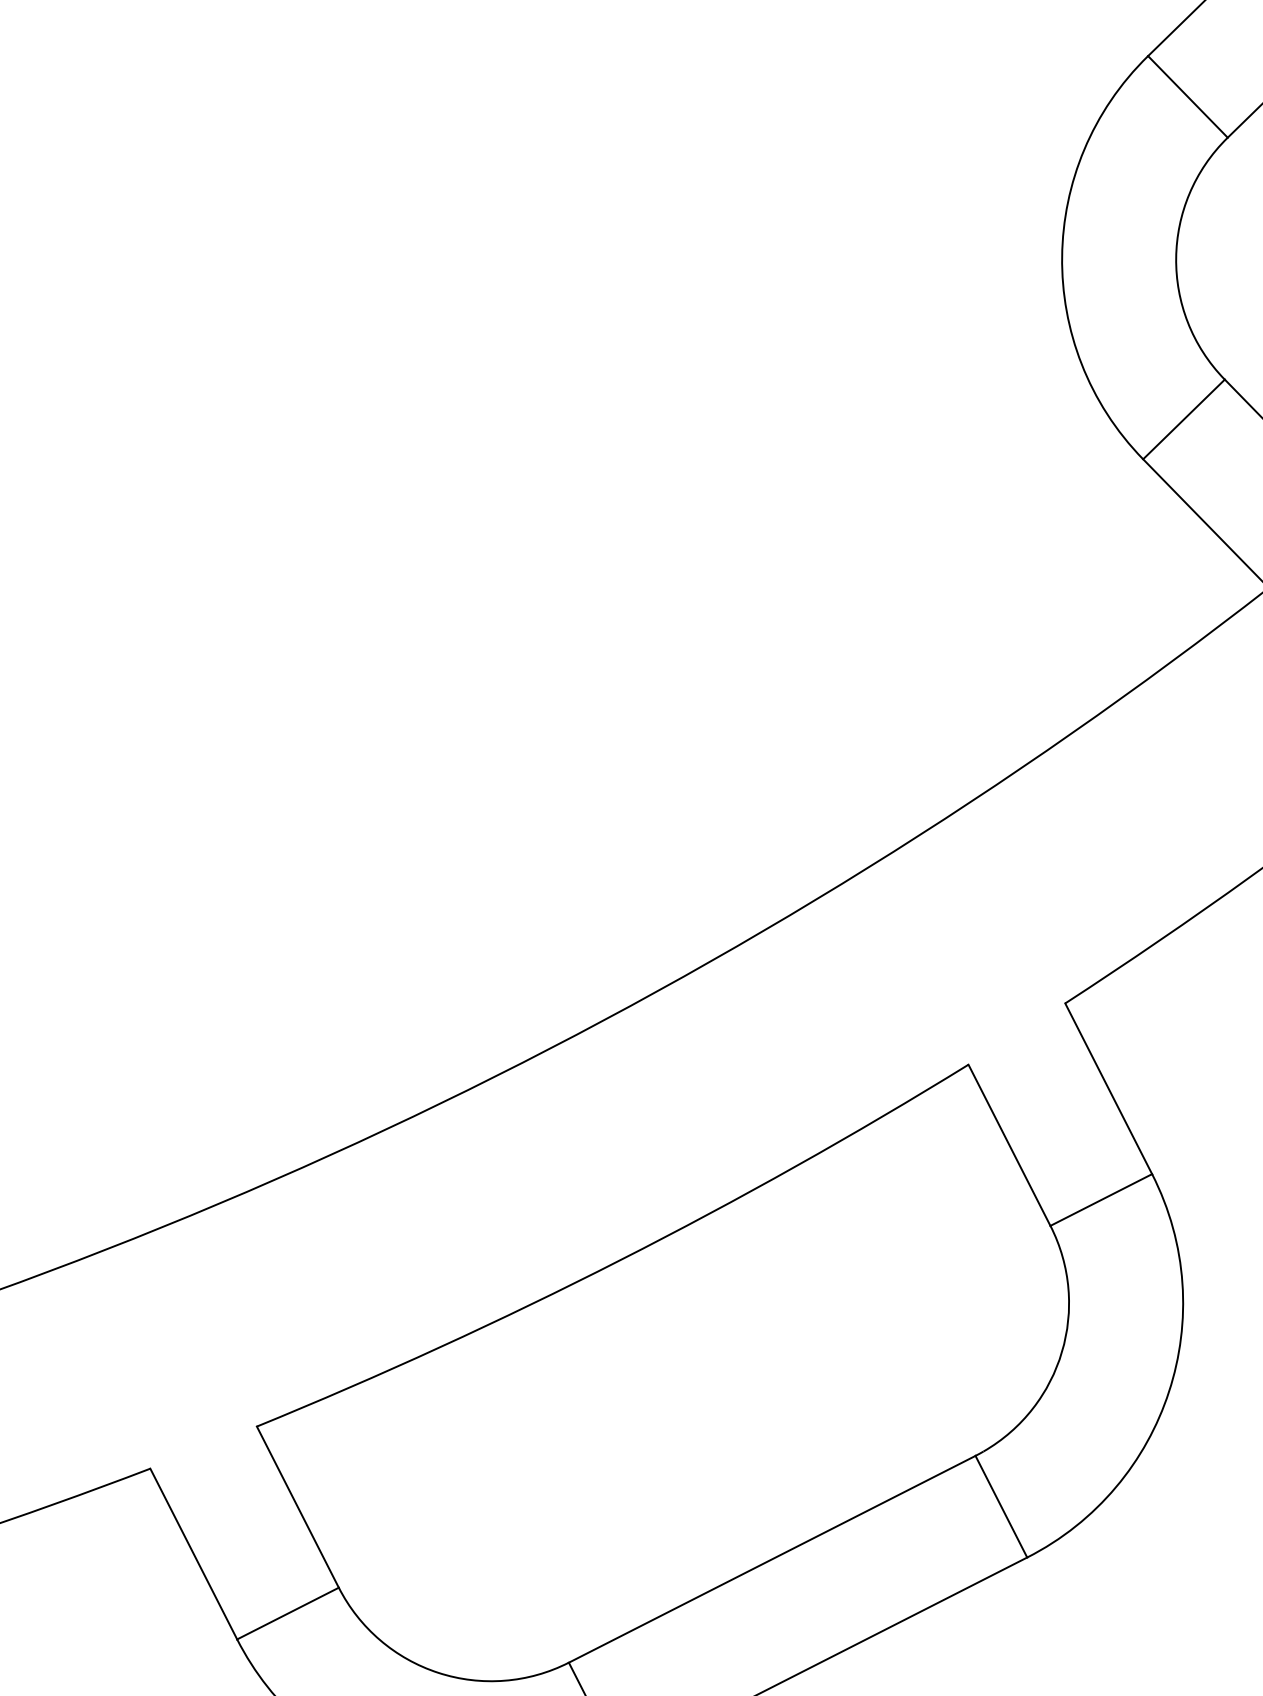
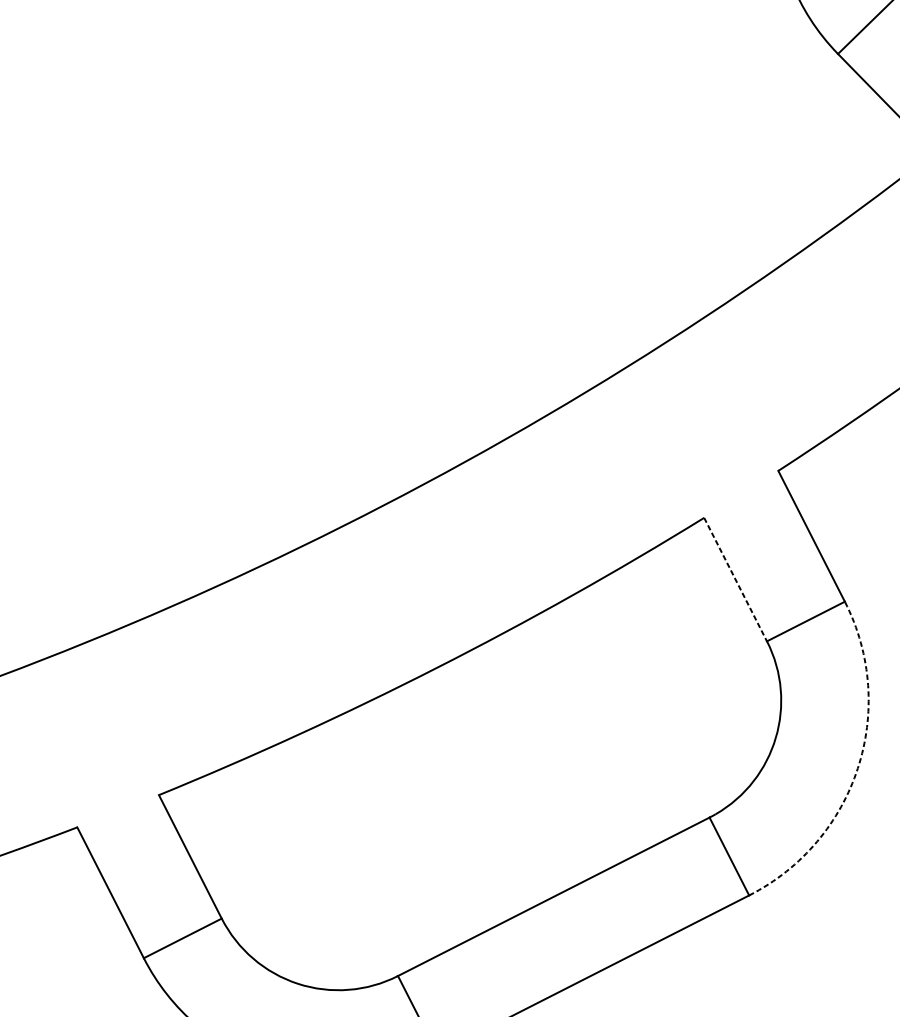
line: (1009, 1145) -> (735, 579), solid -> dashed
arc: (1169, 1391) -> (858, 768), solid -> dashed

